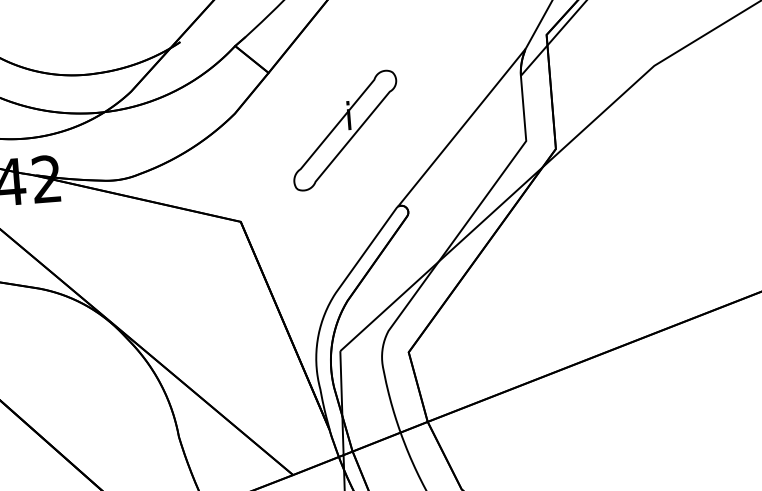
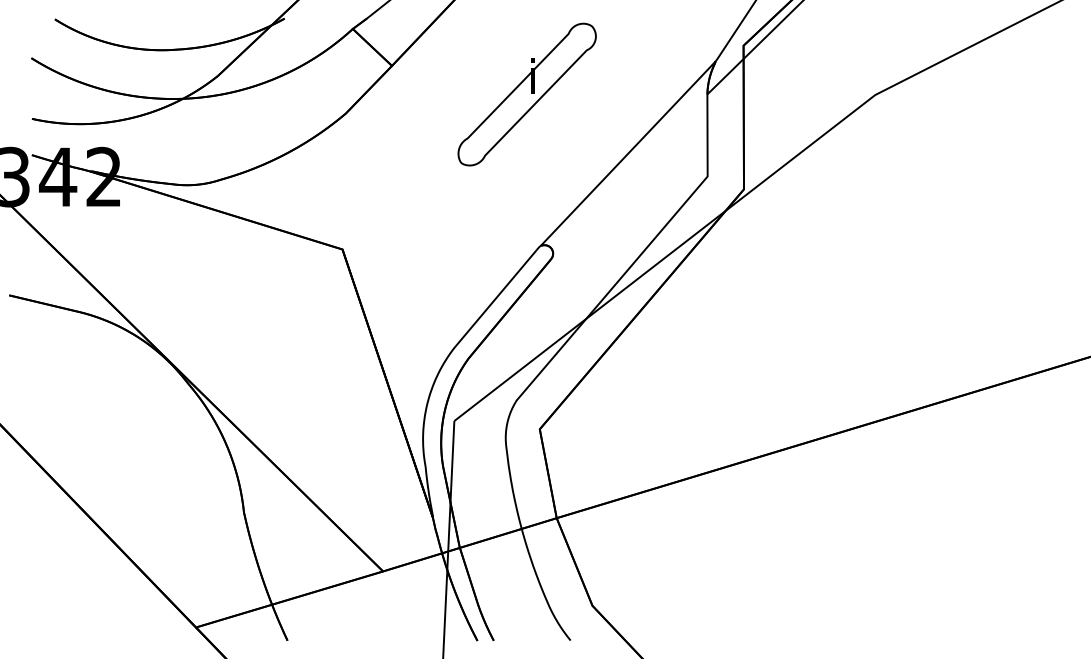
part: (344, 130) -> (526, 94), moved

